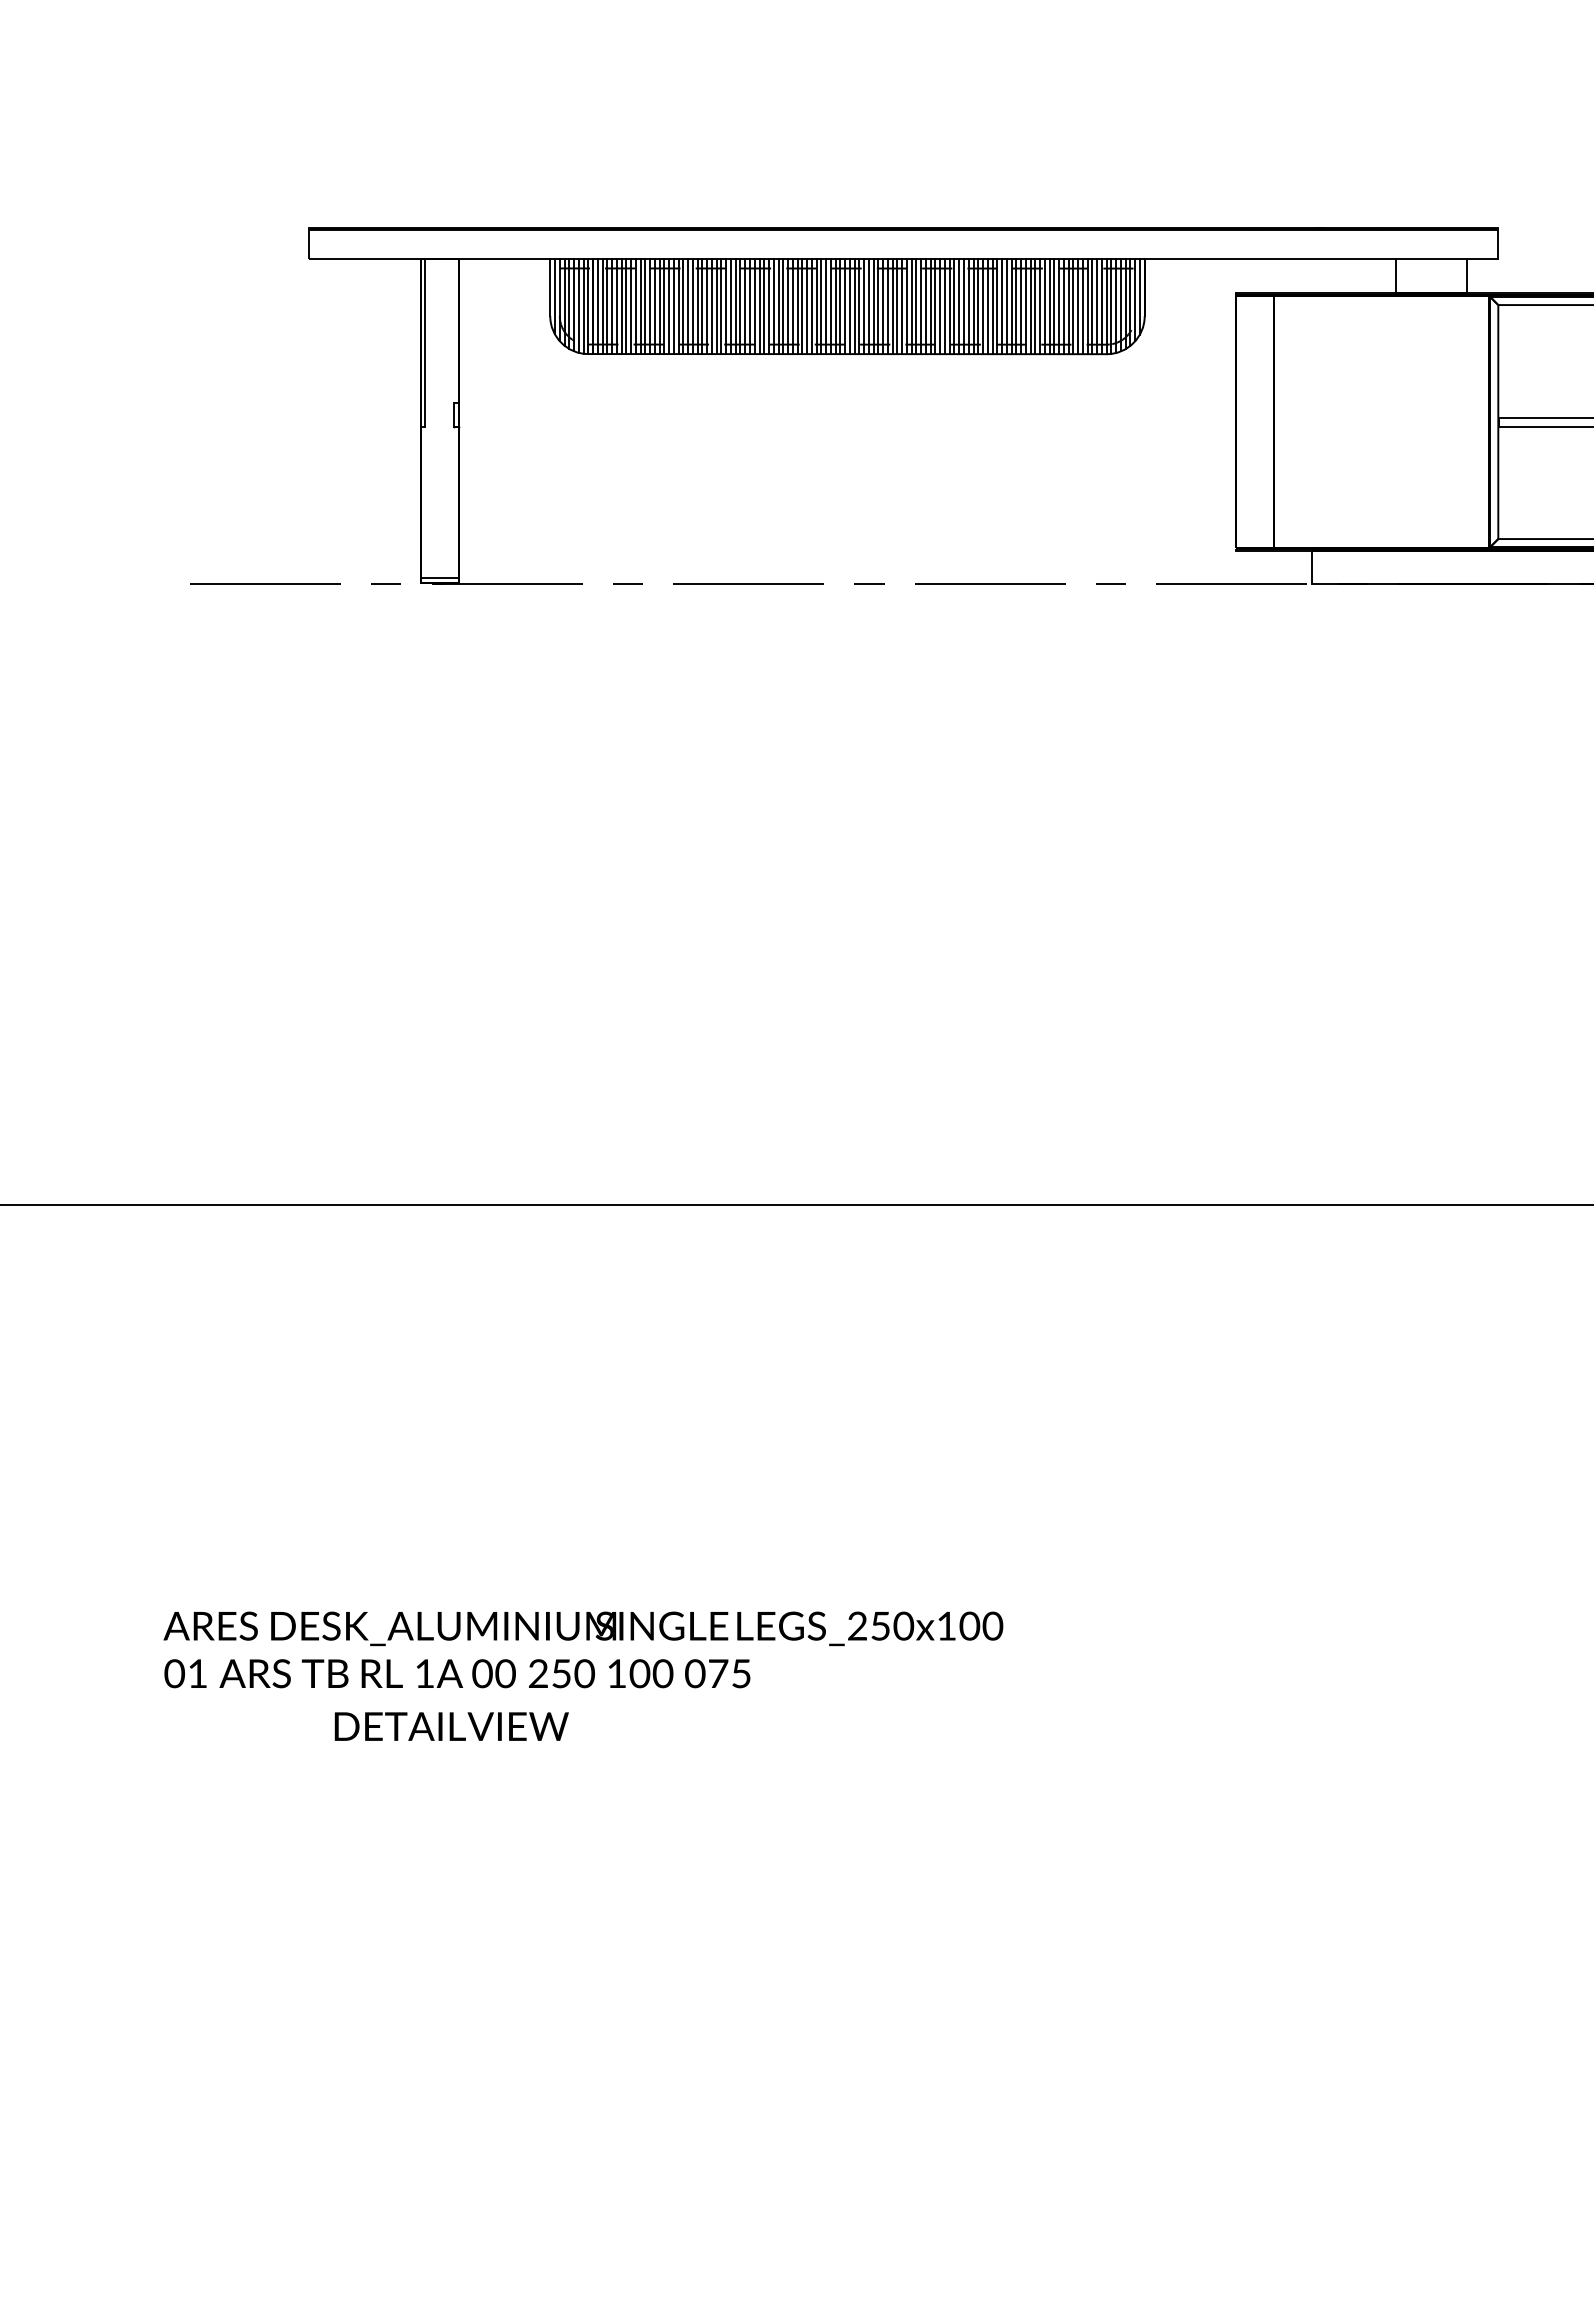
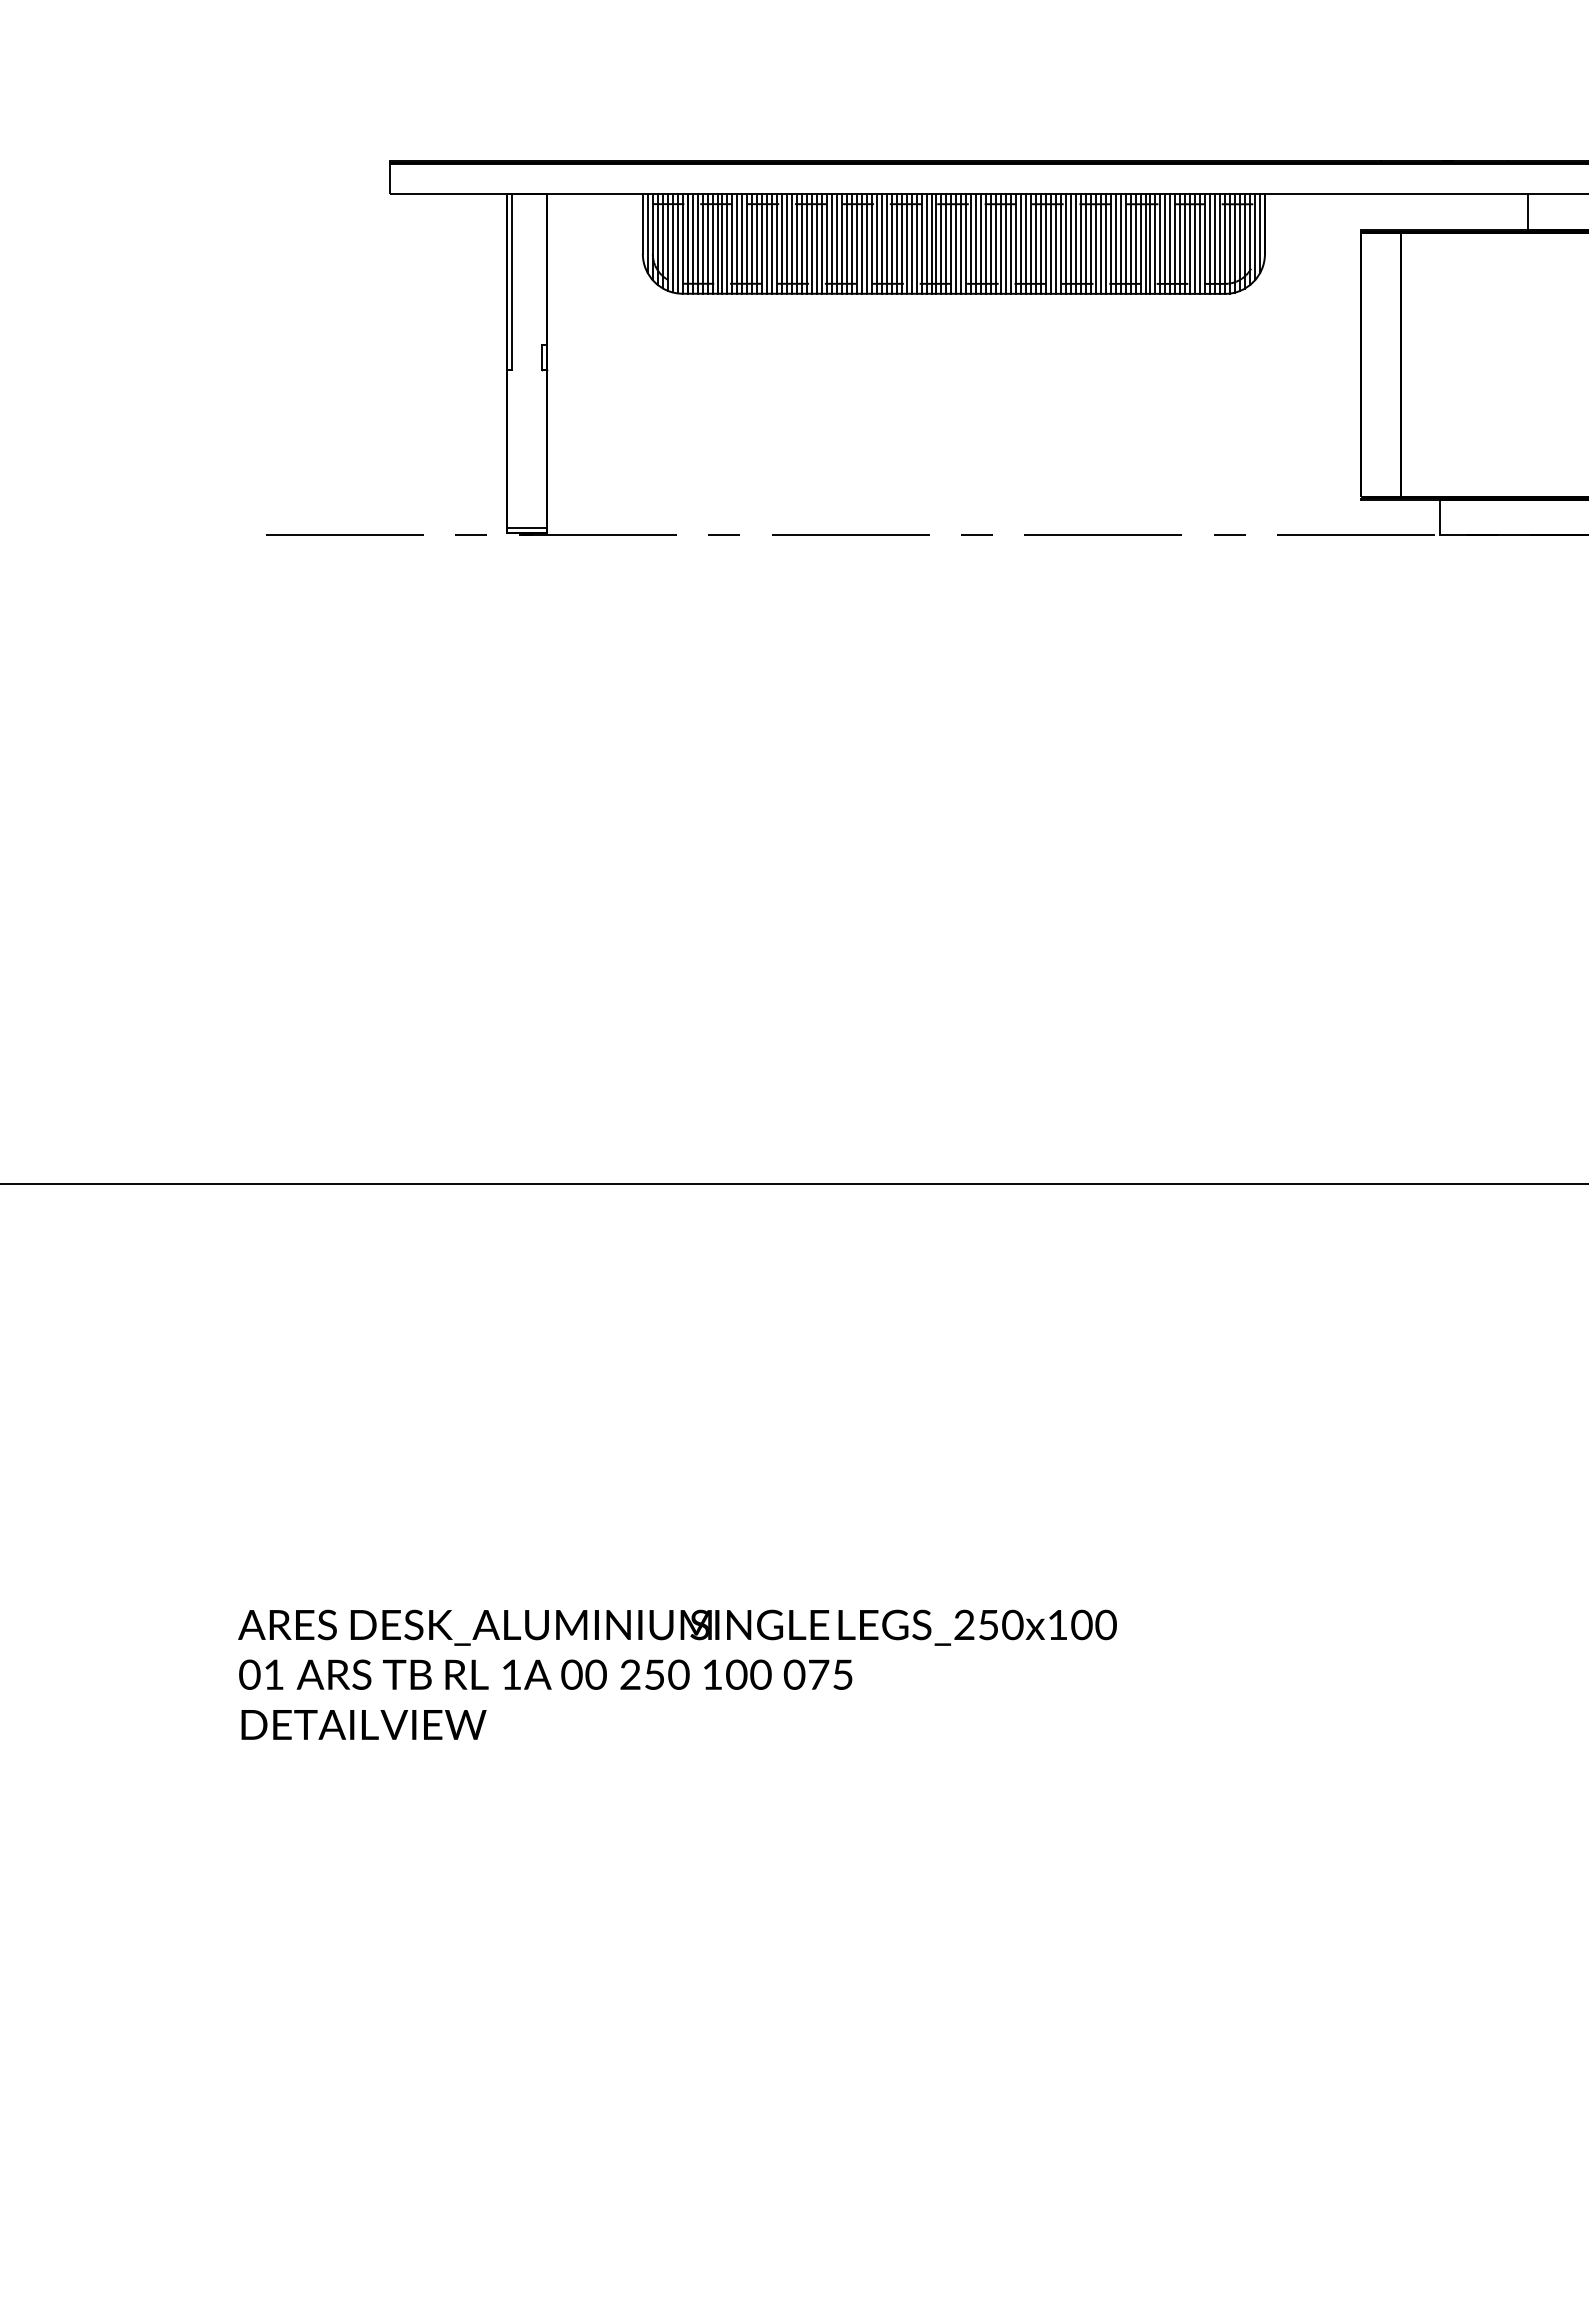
text: (451, 1726) -> (363, 1724), moved

